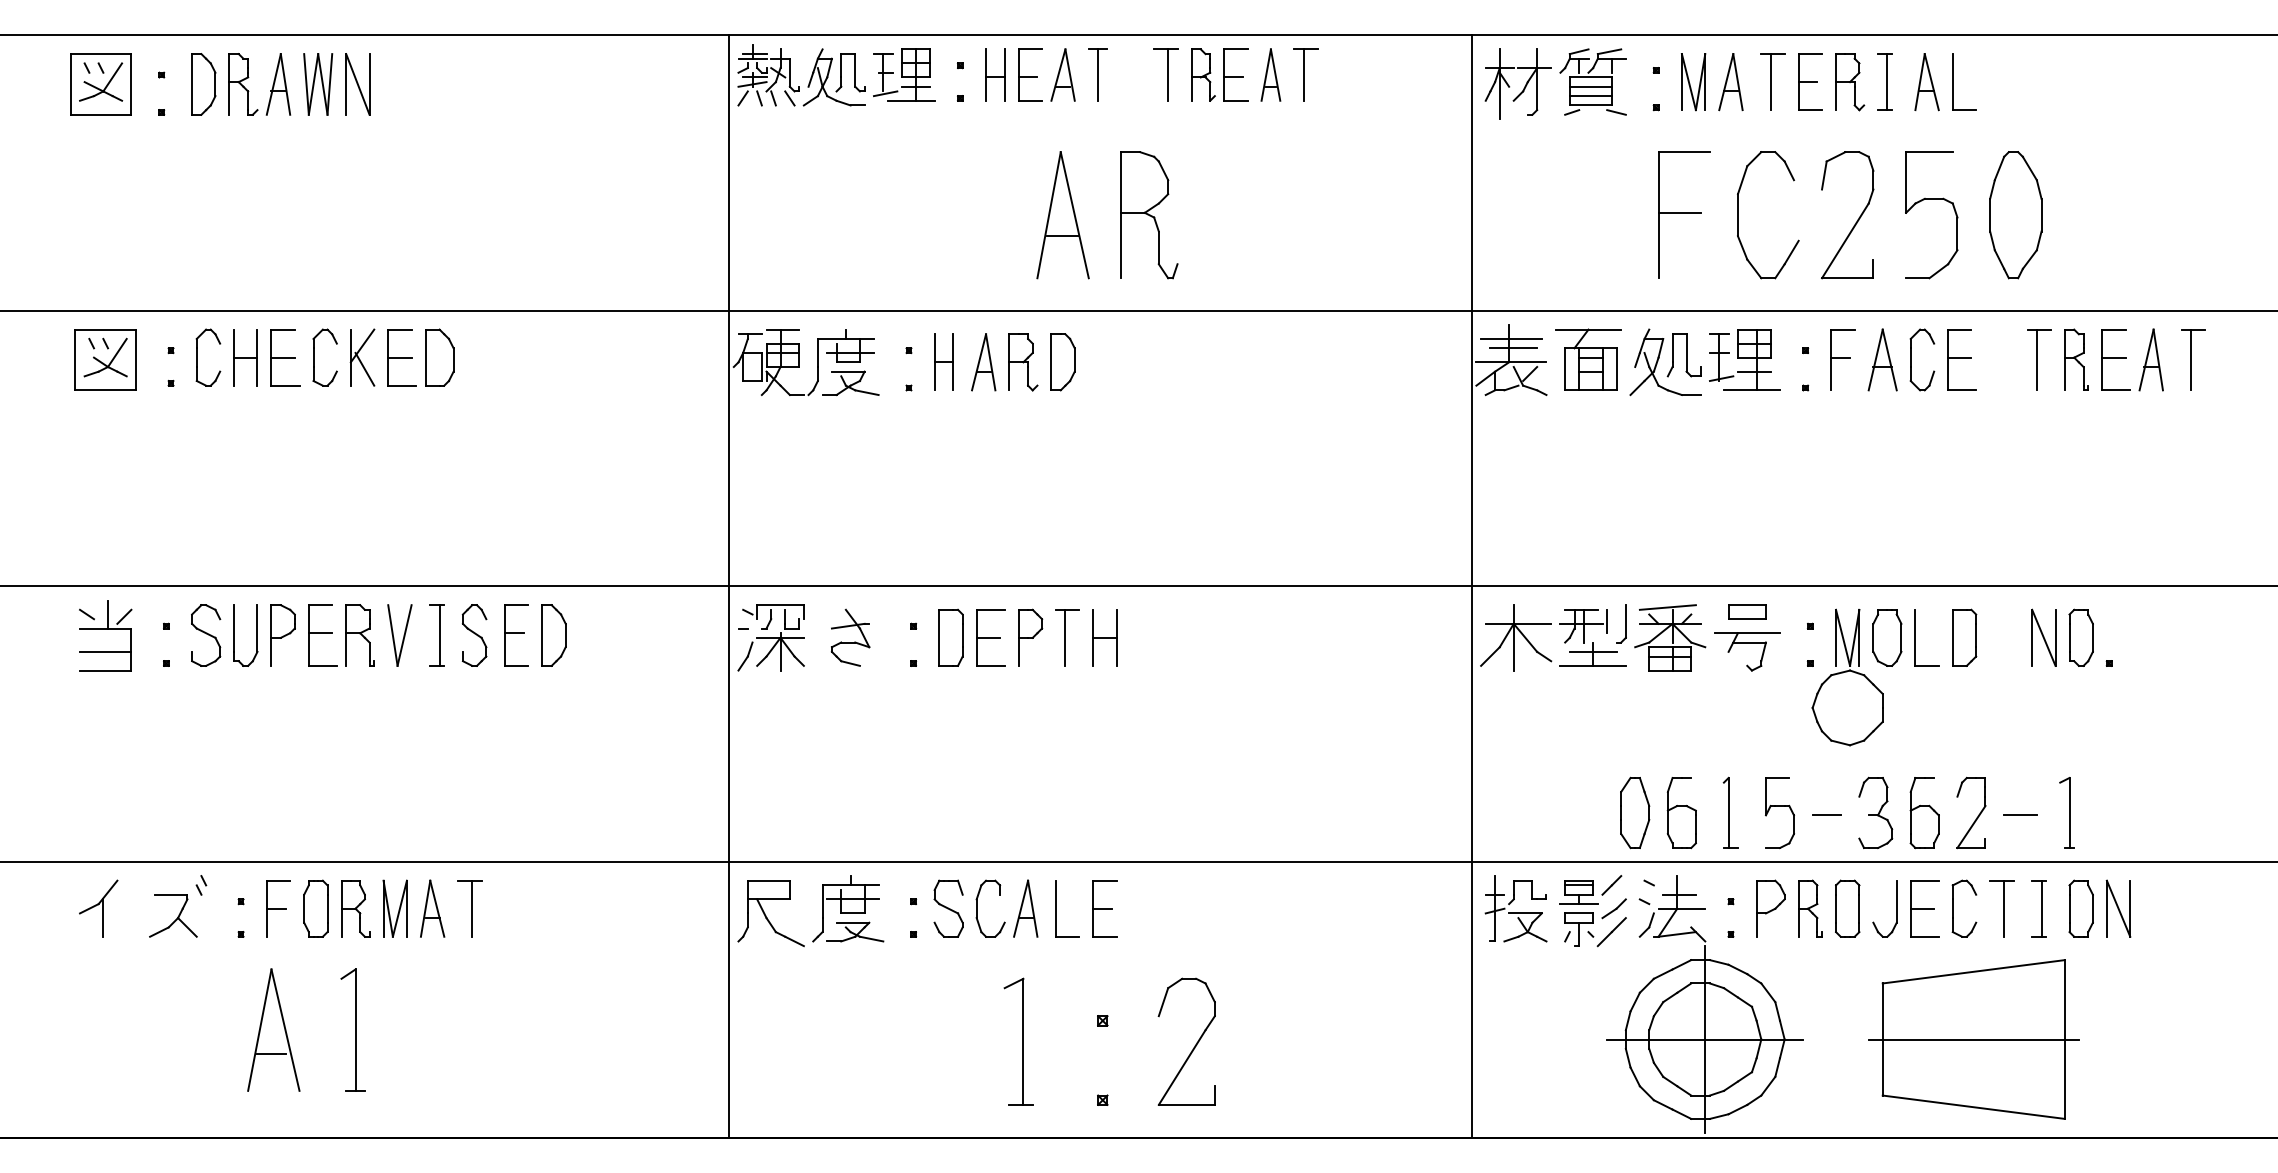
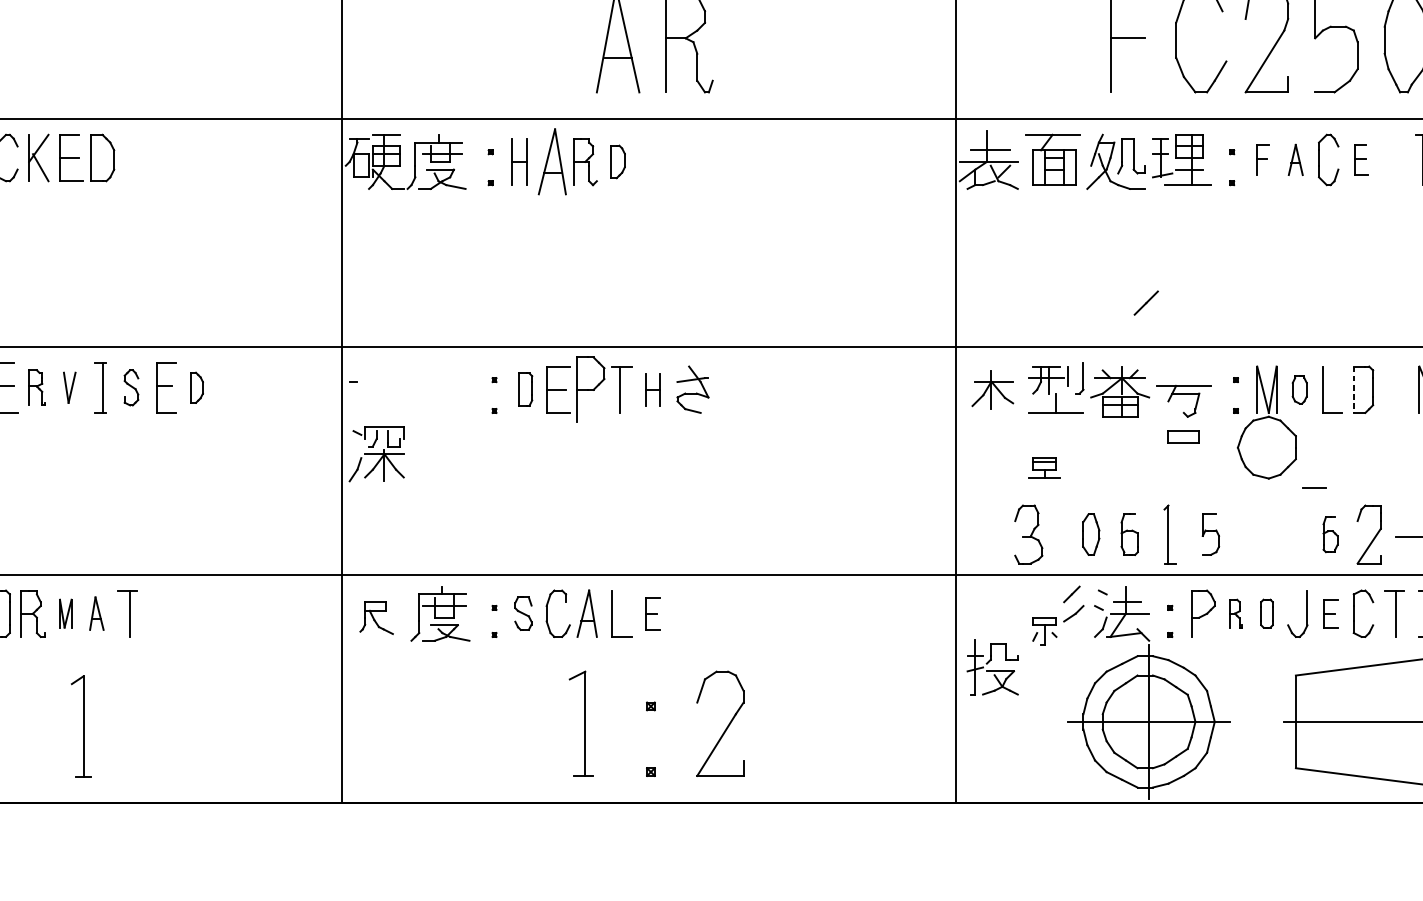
line: (1511, 338) -> (988, 142), removed
part: (1842, 359) -> (1262, 159), size x0.6
part: (1882, 359) -> (1295, 159), size x0.6
part: (1961, 359) -> (1361, 159), size x0.6
part: (983, 362) -> (552, 162), size x1.4
part: (1062, 362) -> (617, 162), size x0.7
line: (1667, 607) -> (1117, 364), removed
part: (1747, 611) -> (1184, 436), moved
part: (359, 635) -> (36, 387), size x0.7
part: (399, 635) -> (69, 387), size x0.6
part: (474, 635) -> (131, 387), size x0.7
part: (553, 635) -> (196, 387), size x0.6
part: (770, 637) -> (376, 453), moved
part: (850, 637) -> (692, 389), moved
part: (950, 637) -> (525, 389), size x0.7
part: (1030, 637) -> (591, 389), size x1.4
part: (1104, 637) -> (652, 389), size x0.7
part: (1516, 637) -> (993, 389), size x0.7
part: (1887, 637) -> (1299, 389), size x0.6
line: (1952, 638) -> (1353, 390), solid -> dashed
line: (1592, 651) -> (1055, 401), removed
part: (1635, 812) -> (1091, 534), size x0.7
part: (1779, 812) -> (1210, 534), size x0.7
part: (1875, 812) -> (1028, 534), moved
part: (1681, 813) -> (1129, 534), size x0.7
part: (1924, 813) -> (1330, 534), size x0.6
line: (1826, 814) -> (1314, 487), moved
part: (1578, 892) -> (1044, 468), moved
part: (394, 908) -> (65, 613), size x0.6
part: (432, 908) -> (96, 613), size x0.7
part: (948, 908) -> (523, 613), size x0.7
part: (1104, 908) -> (652, 613), size x0.7
part: (1515, 908) -> (992, 667), moved
part: (1810, 908) -> (1236, 613), size x0.6
part: (1847, 908) -> (1266, 613), size x0.6
part: (1924, 908) -> (1330, 613), size x0.6
part: (770, 913) -> (376, 617), size x0.6
line: (1611, 932) -> (1146, 303), moved
part: (352, 1029) -> (80, 726), moved

